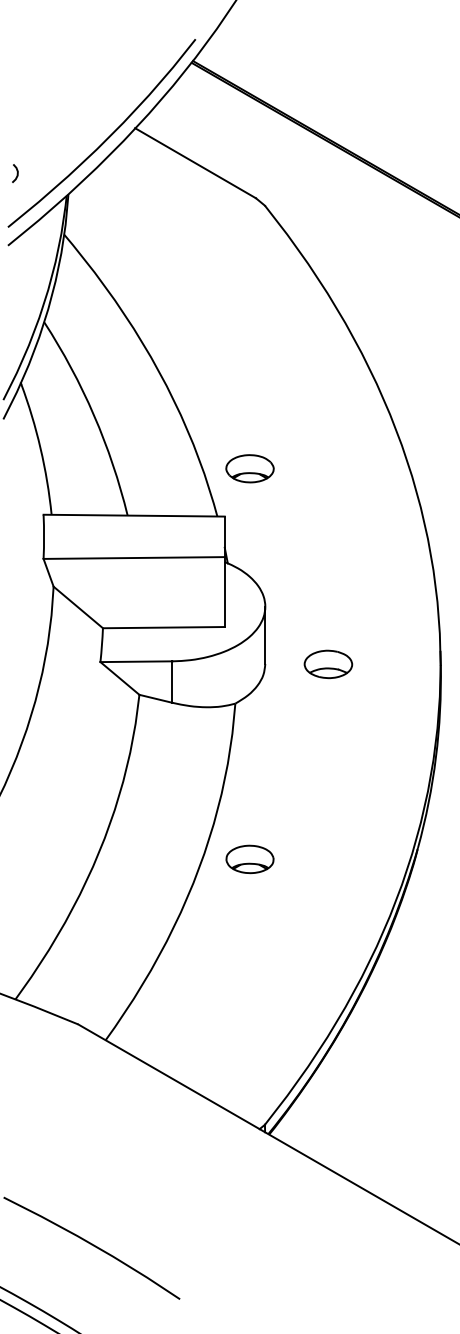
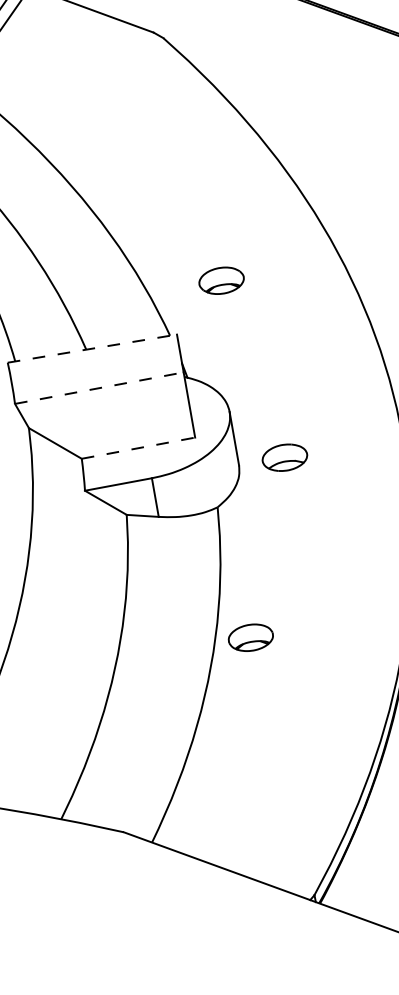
part: (249, 468) -> (221, 280), moved
line: (134, 515) -> (92, 348), solid -> dashed
line: (134, 558) -> (99, 388), solid -> dashed
line: (163, 627) -> (138, 448), solid -> dashed
part: (328, 663) -> (284, 456), moved
part: (249, 859) -> (250, 637), moved

